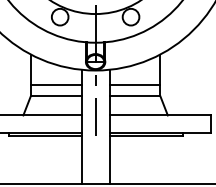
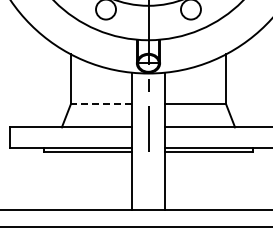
line: (55, 84) -> (100, 90), removed
line: (134, 84) -> (195, 90), removed
line: (55, 96) -> (100, 104), solid -> dashed

